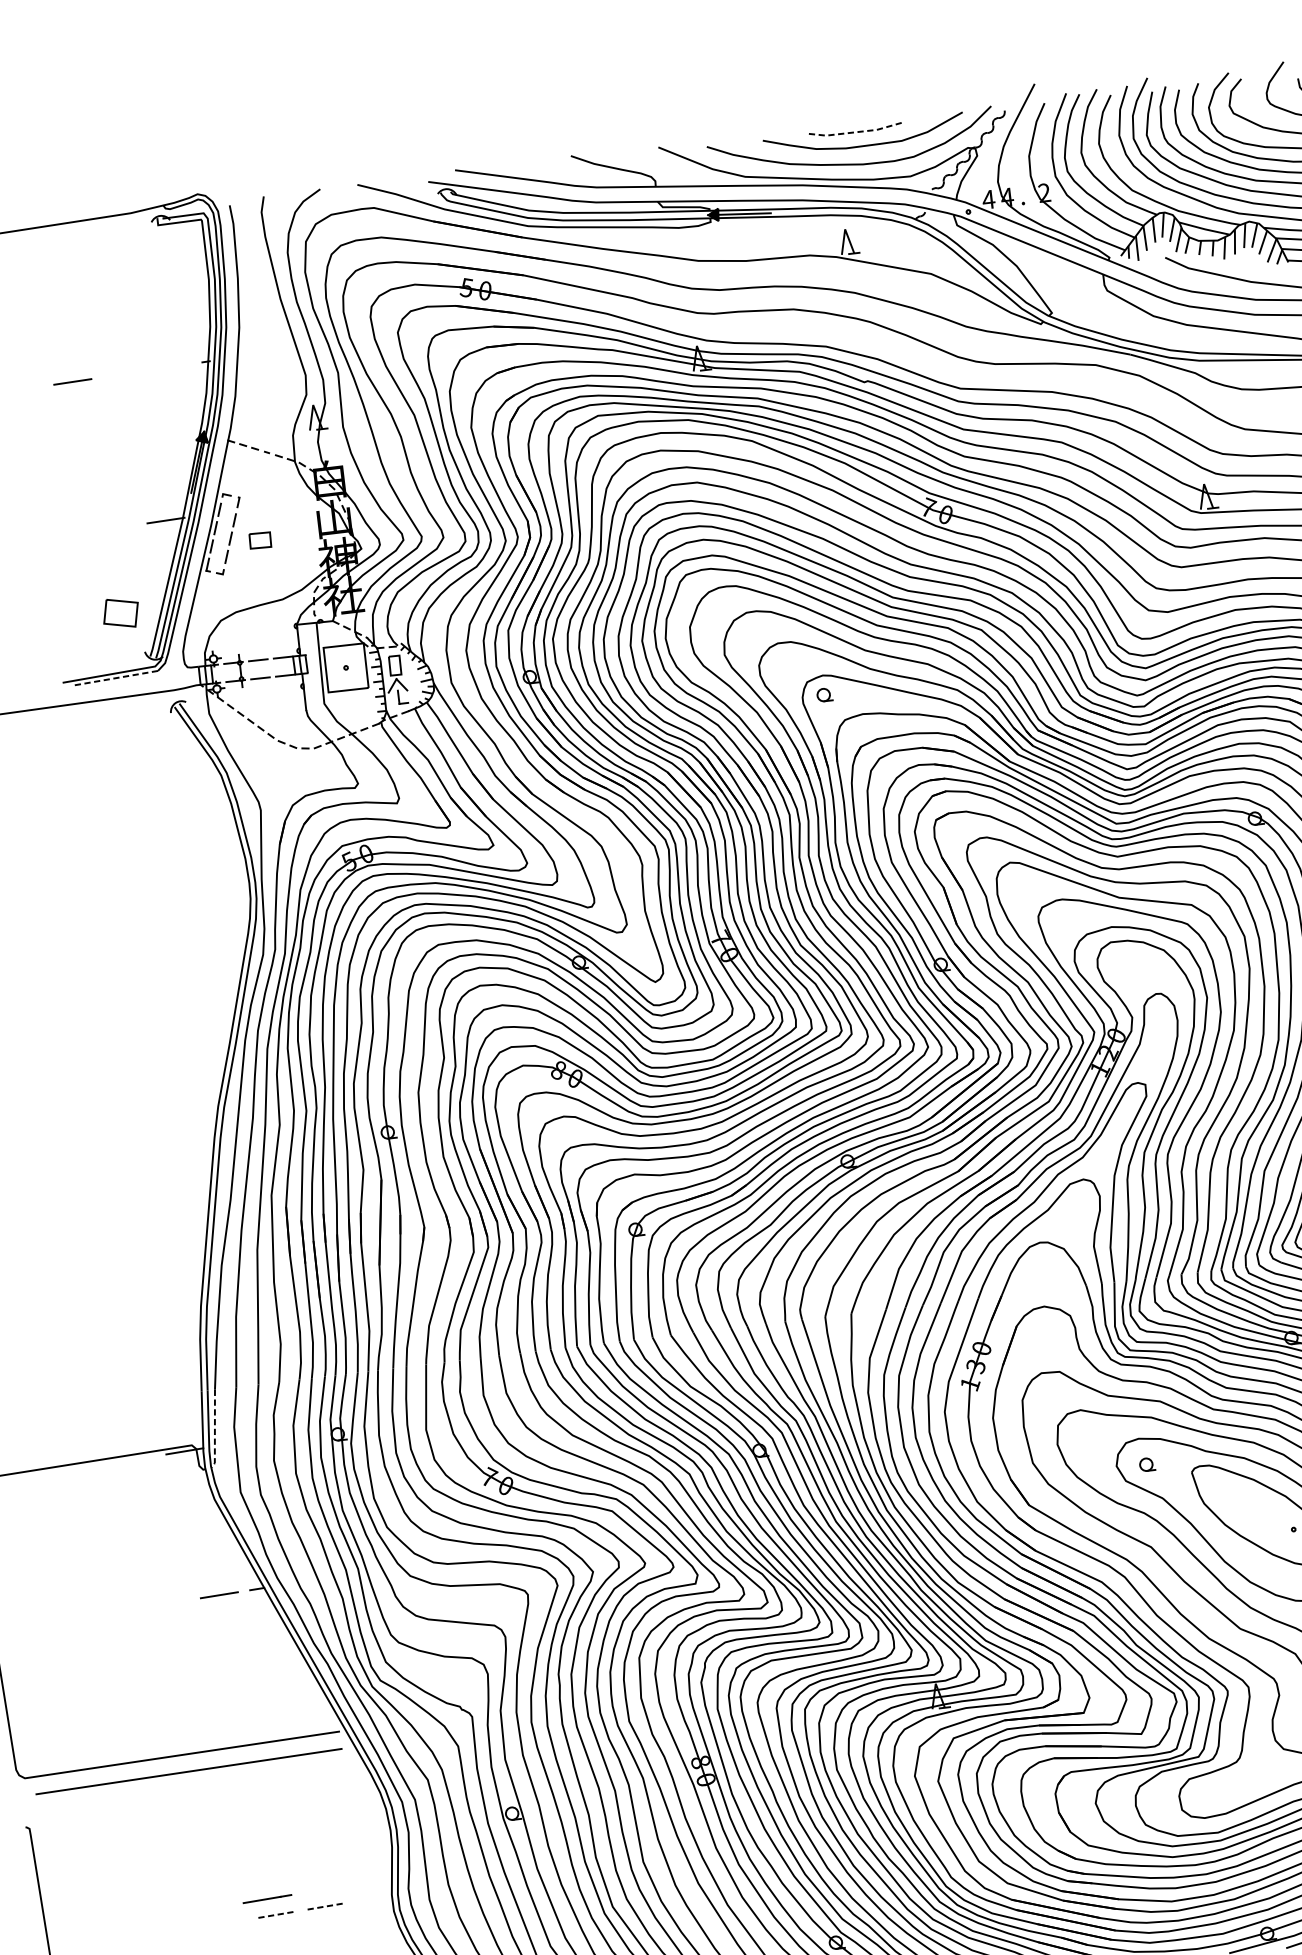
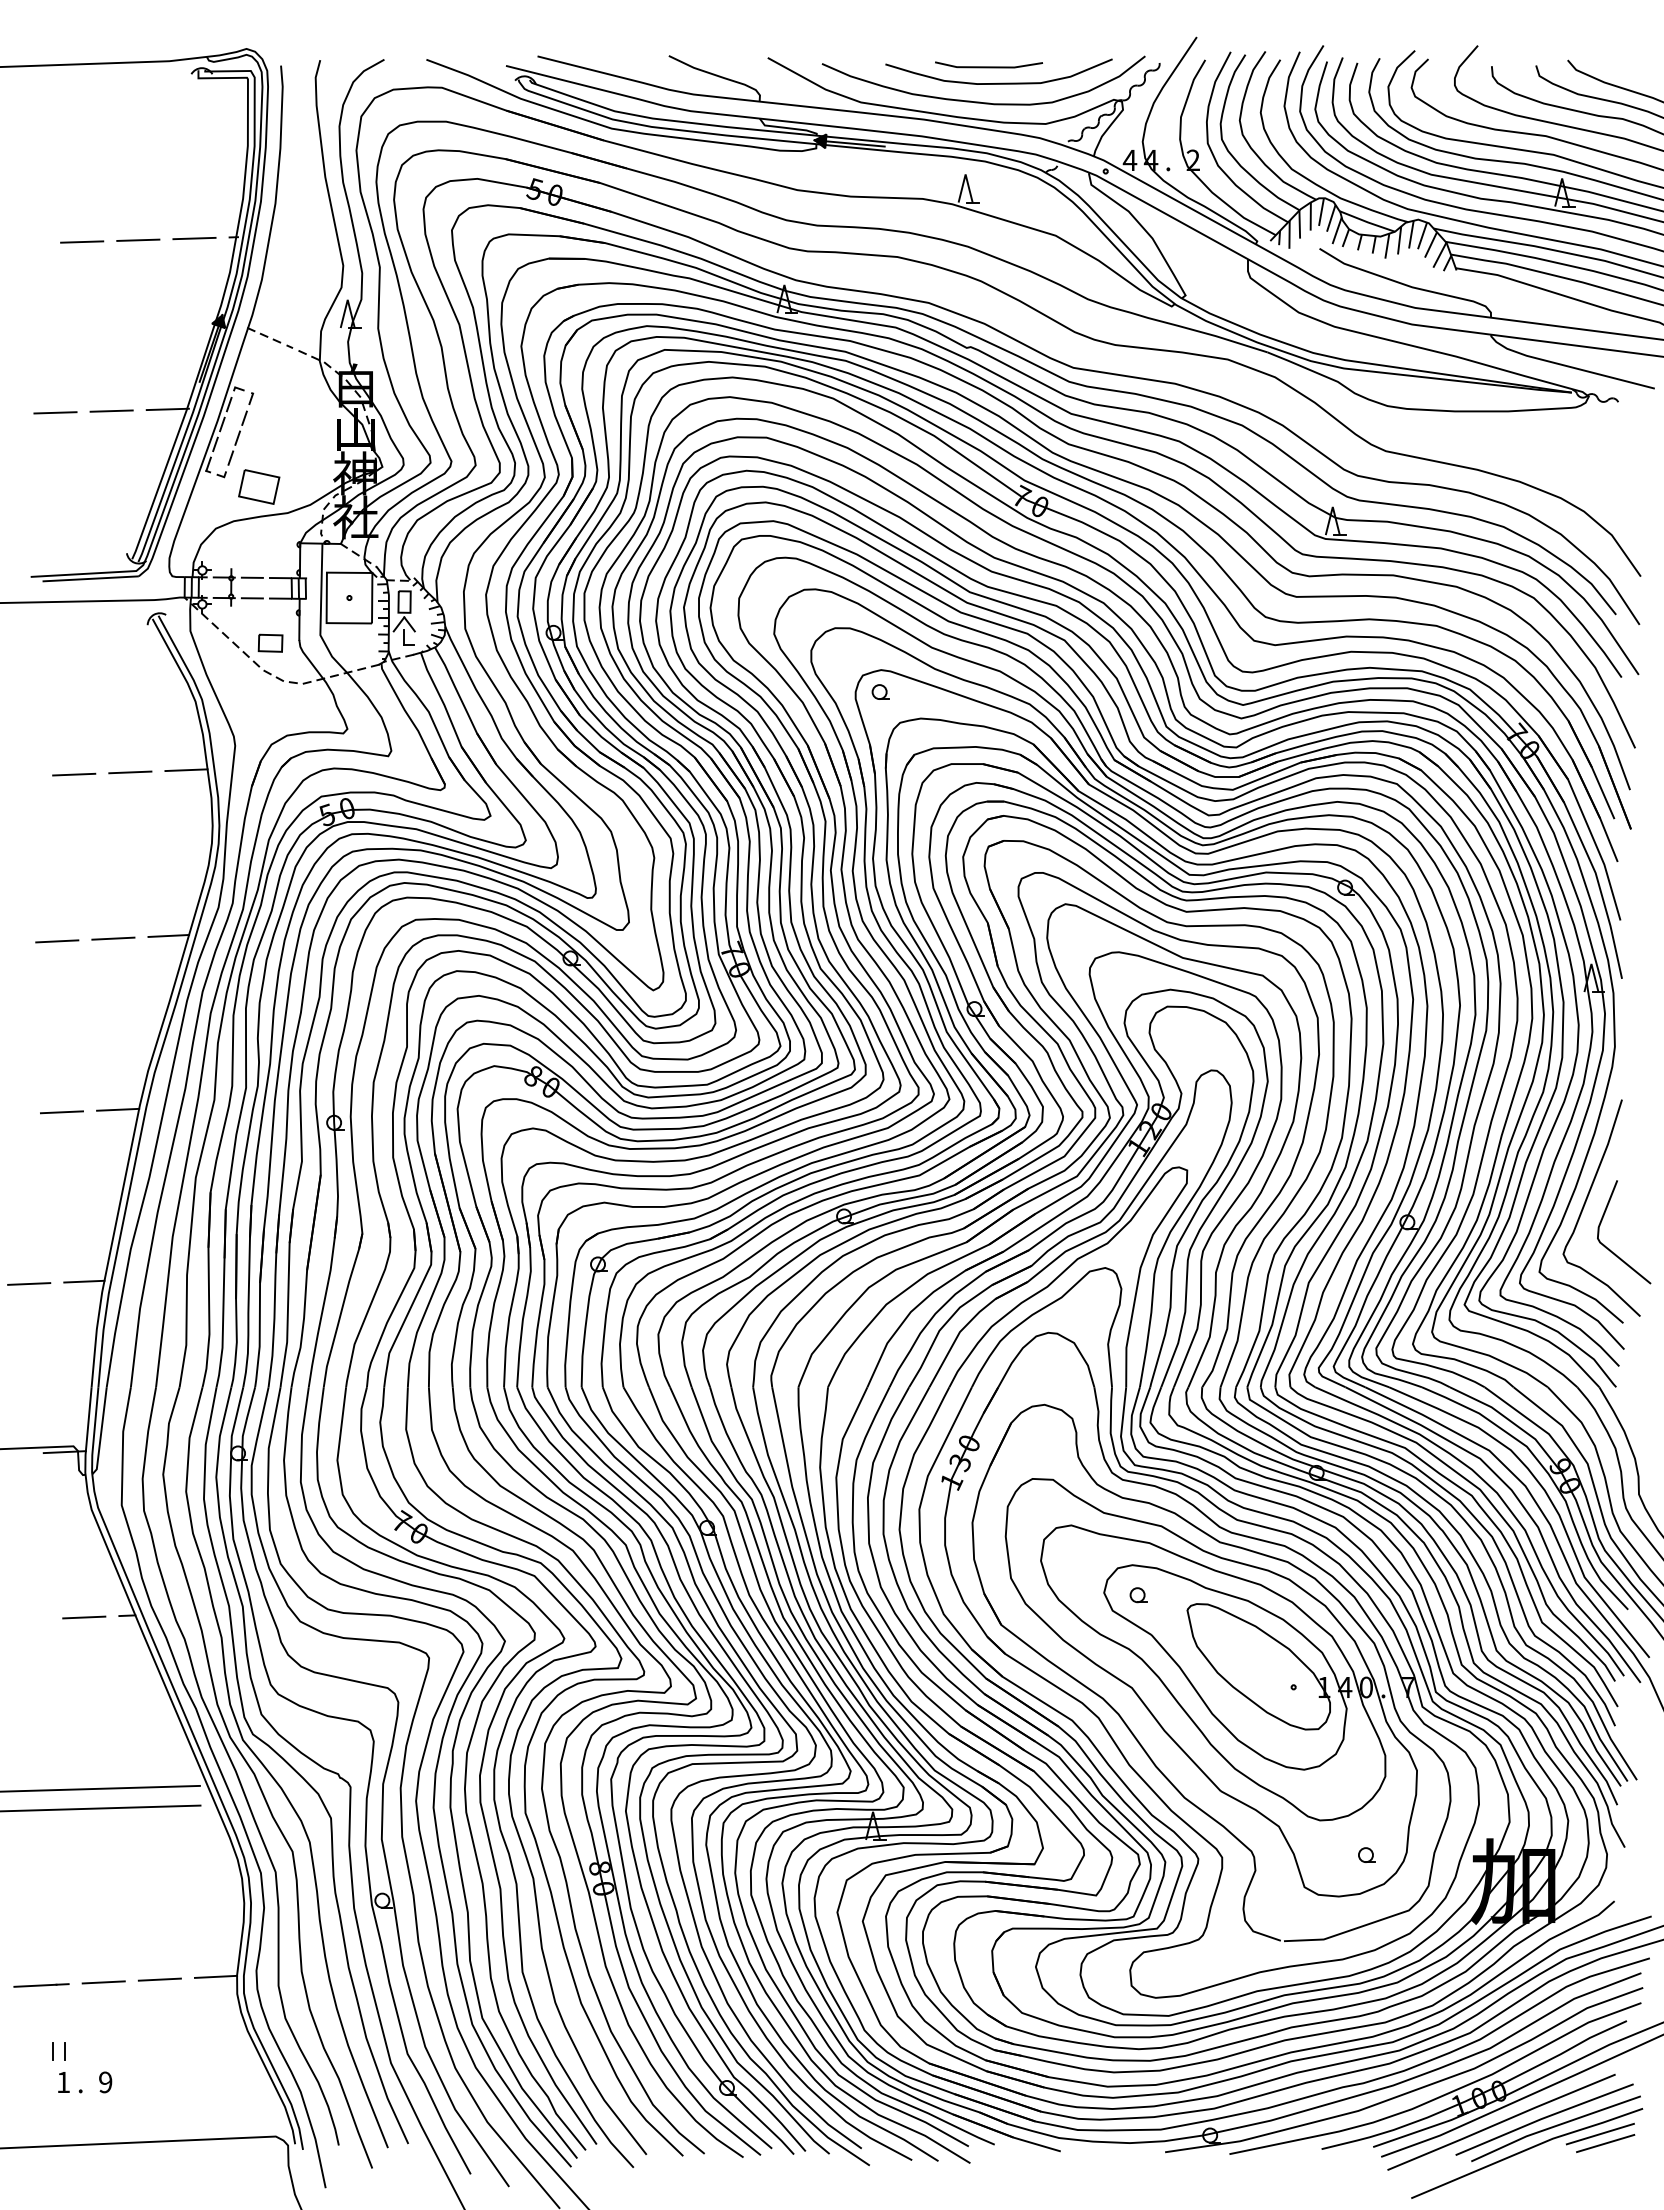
line: (854, 132) -> (988, 67), dashed -> solid
line: (171, 367) -> (194, 238), added
line: (122, 373) -> (138, 239), added
line: (116, 527) -> (111, 410), added
line: (67, 535) -> (55, 412), added
part: (260, 539) -> (270, 642), moved
part: (121, 612) -> (259, 486), moved
line: (115, 677) -> (90, 578), dashed -> solid
line: (220, 837) -> (186, 770), added
line: (171, 844) -> (130, 772), added
line: (122, 852) -> (74, 774), added
line: (221, 984) -> (168, 935), added
line: (173, 993) -> (113, 938), added
line: (124, 1001) -> (57, 941), added
line: (196, 1143) -> (118, 1109), added
line: (146, 1152) -> (61, 1112), added
line: (184, 1298) -> (84, 1281), added
line: (135, 1306) -> (29, 1283), added
line: (215, 1431) -> (101, 1433), dashed -> solid
line: (372, 1898) -> (215, 1976), added
line: (267, 1899) -> (41, 1985), moved
line: (323, 1906) -> (159, 1979), dashed -> solid
line: (274, 1915) -> (103, 1982), dashed -> solid

